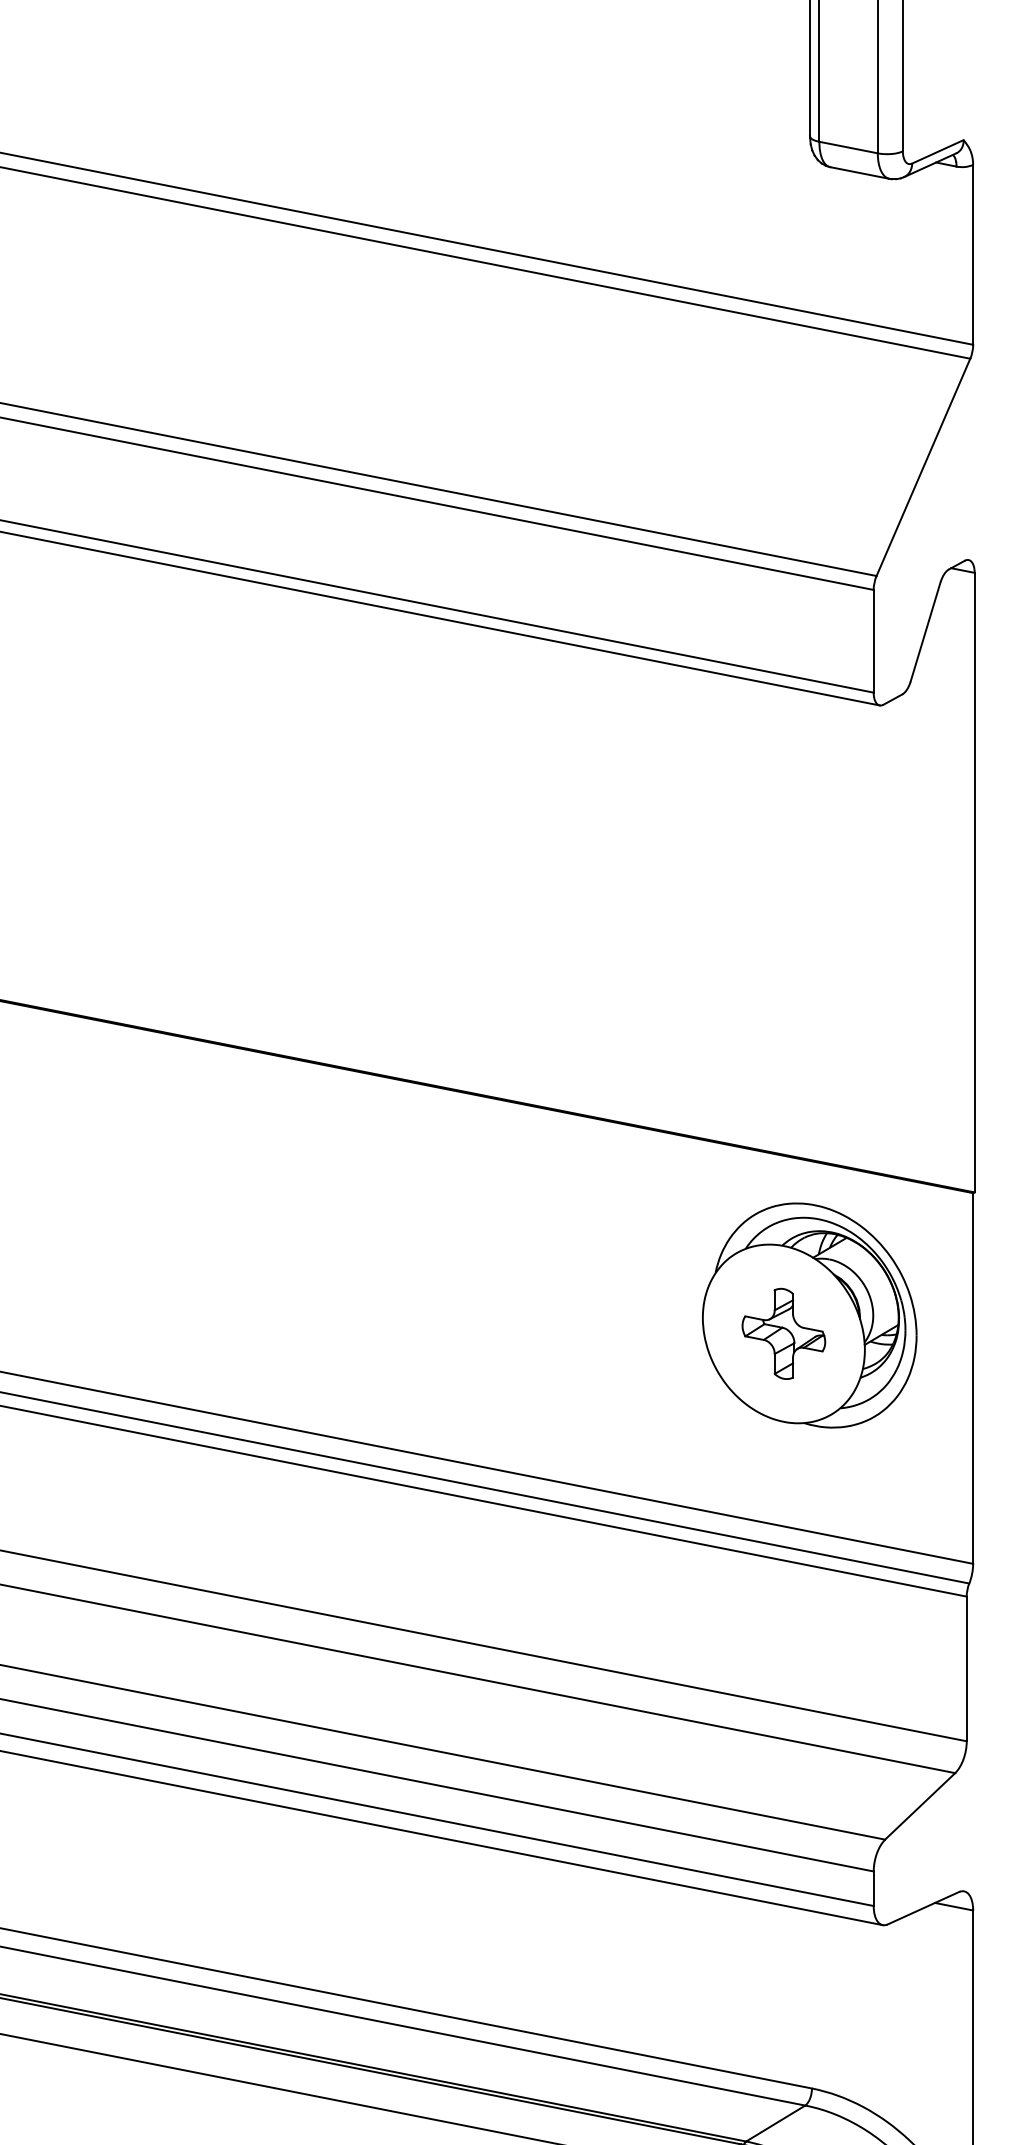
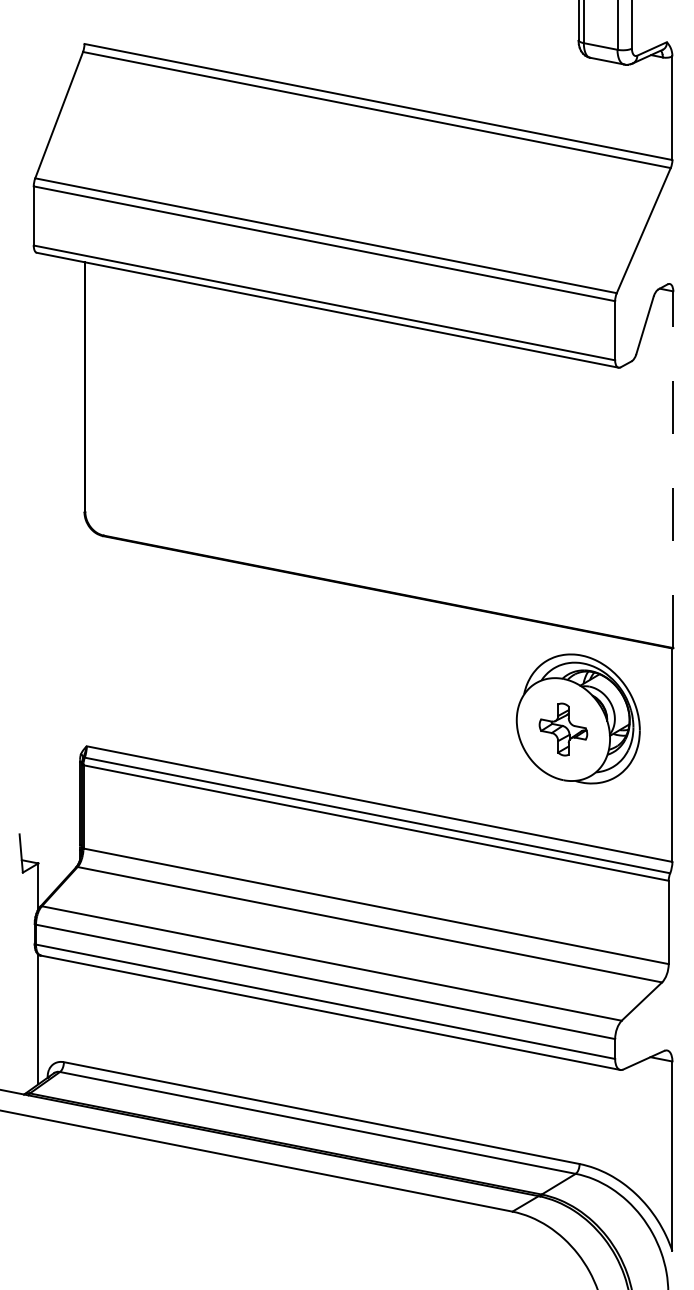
line: (975, 882) -> (673, 469), solid -> dashed

